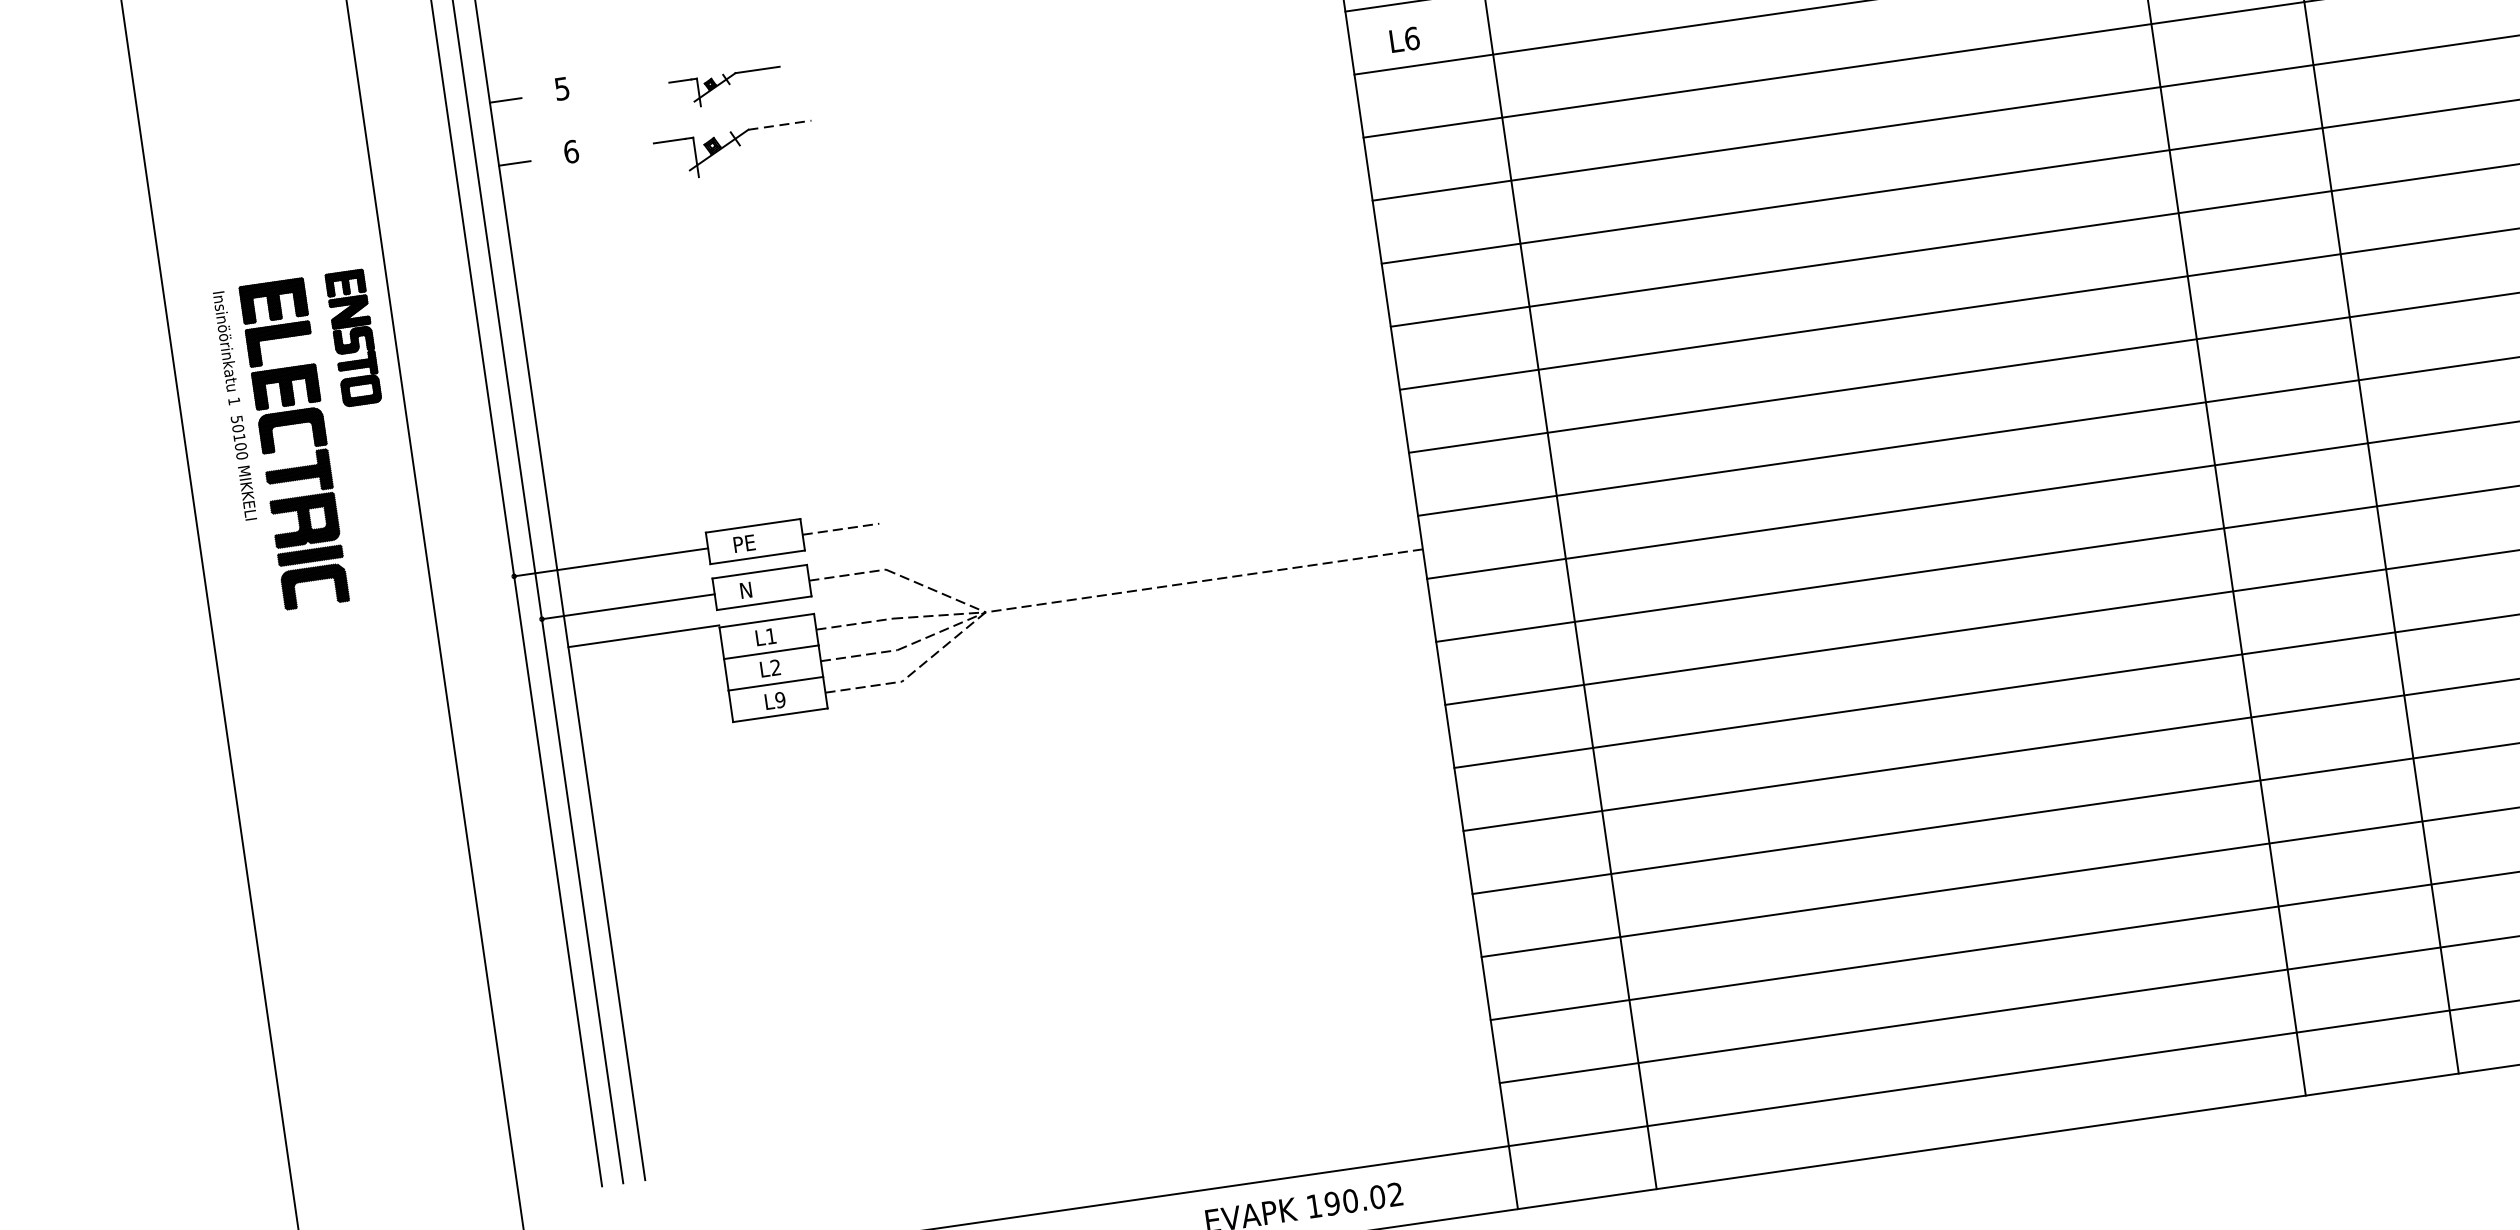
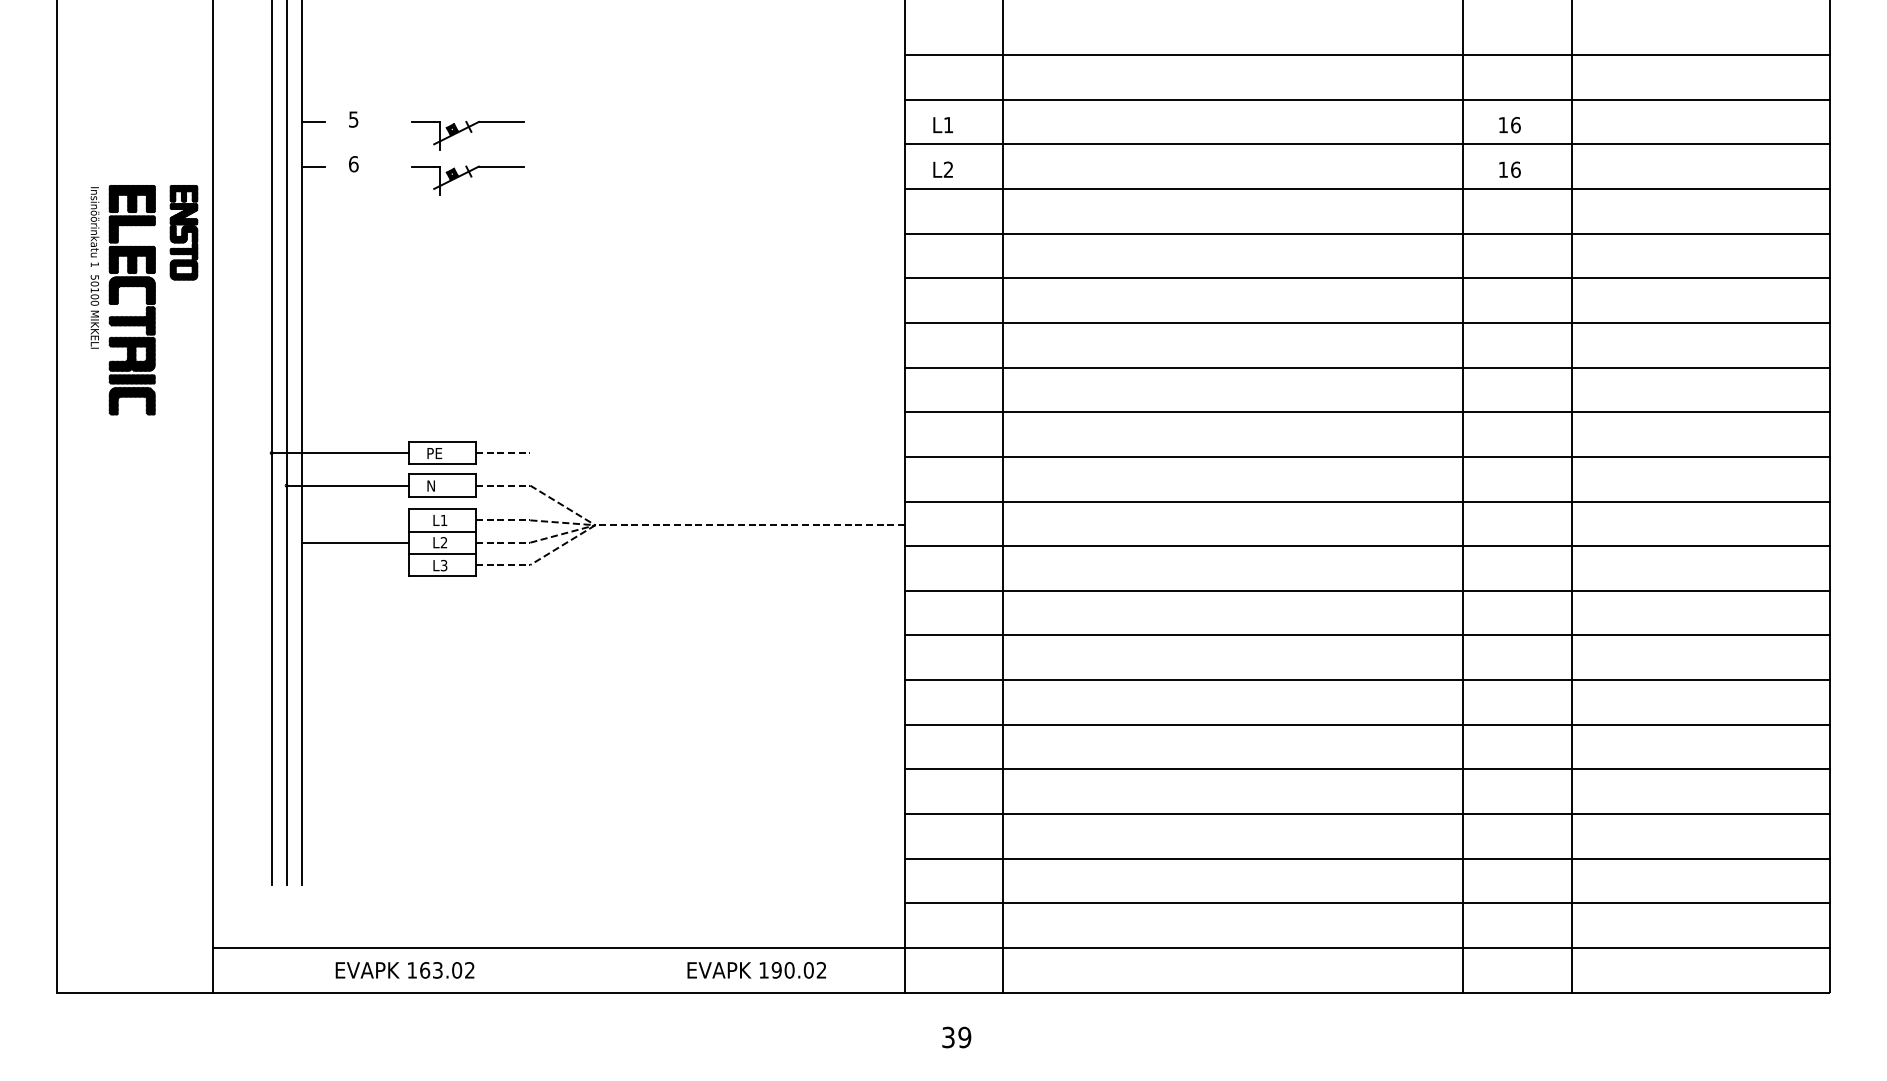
text: (1411, 38) -> (948, 169), L6 -> L2
part: (726, 88) -> (467, 135), size x1.43
line: (780, 125) -> (501, 166), dashed -> solid
part: (311, 441) -> (144, 300), moved
line: (643, 636) -> (355, 542), moved
text: (779, 700) -> (443, 565), L9 -> L3

